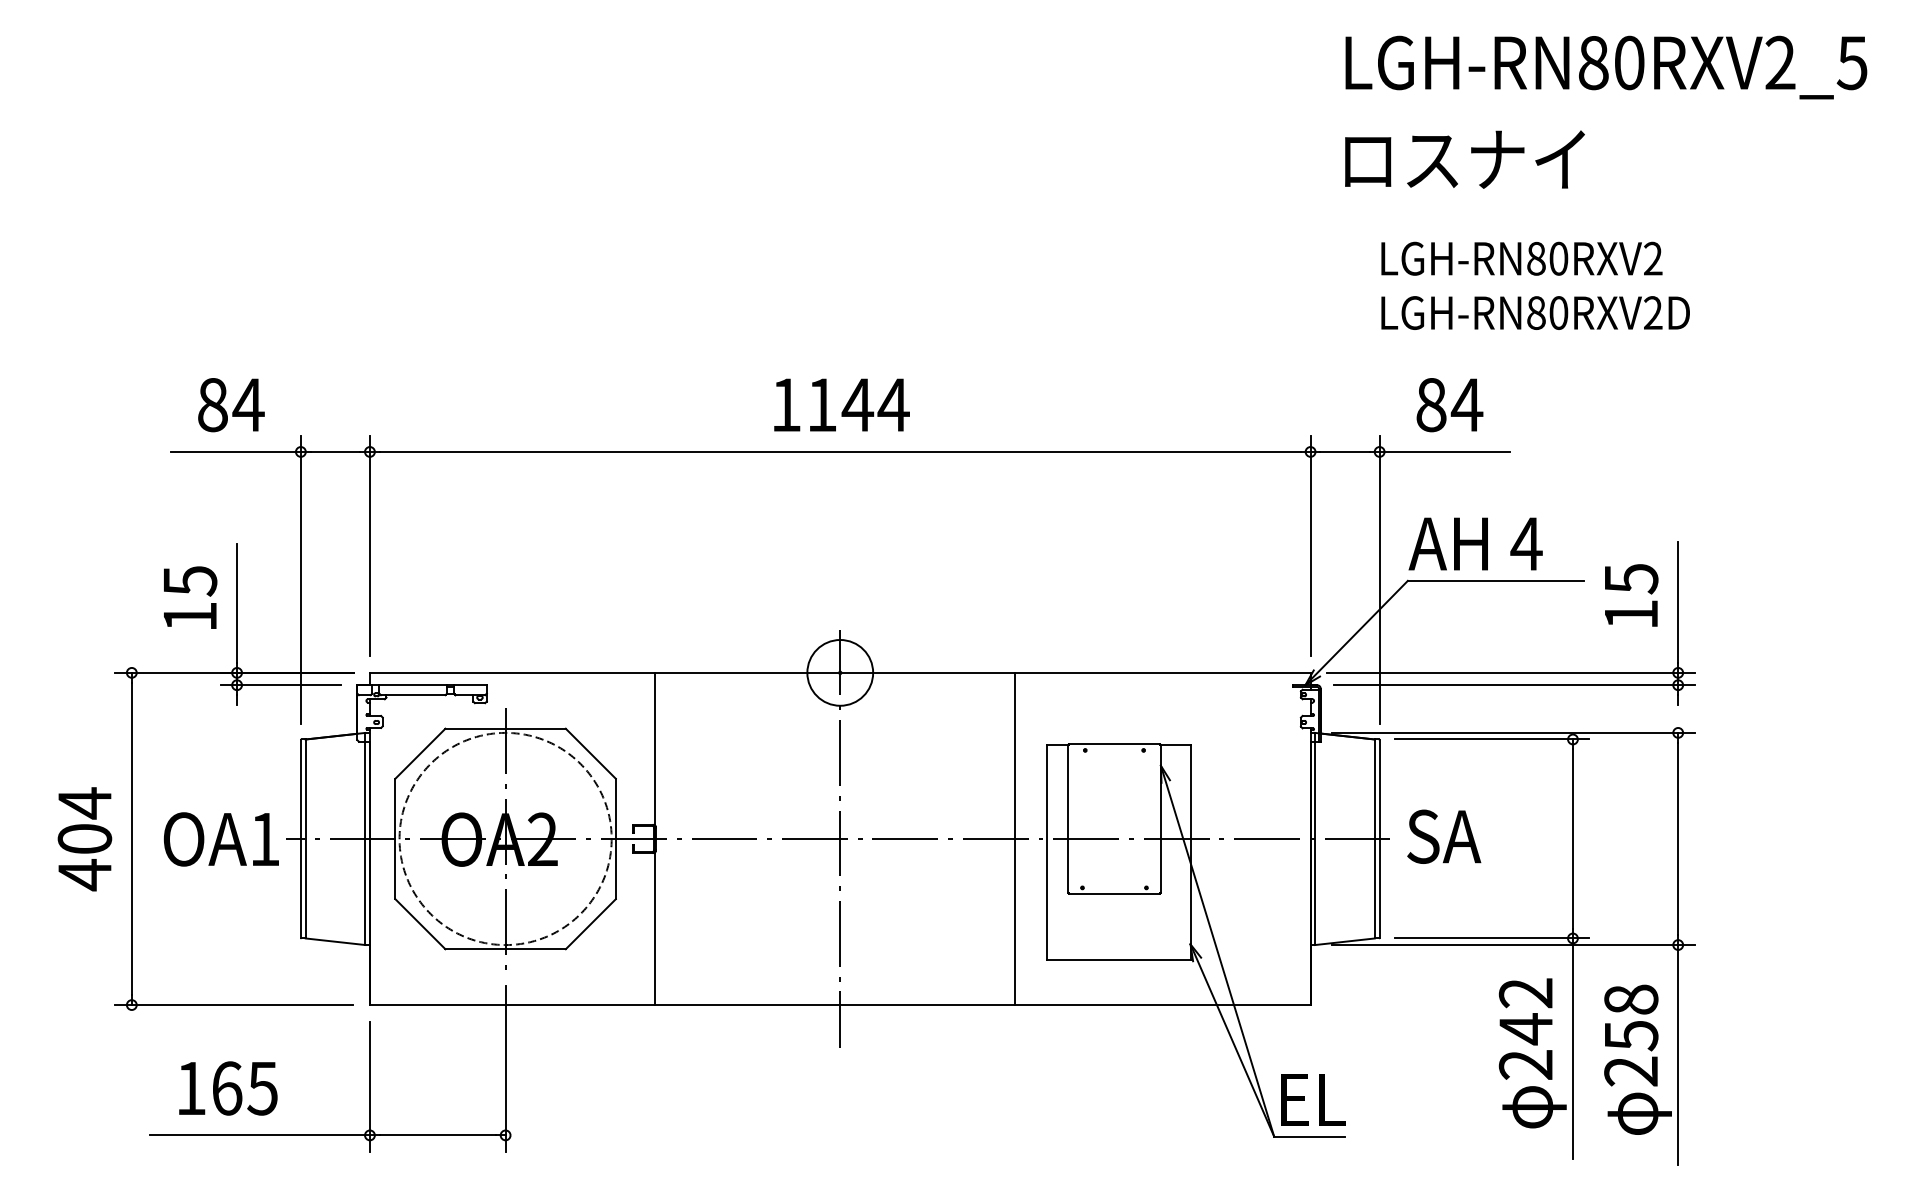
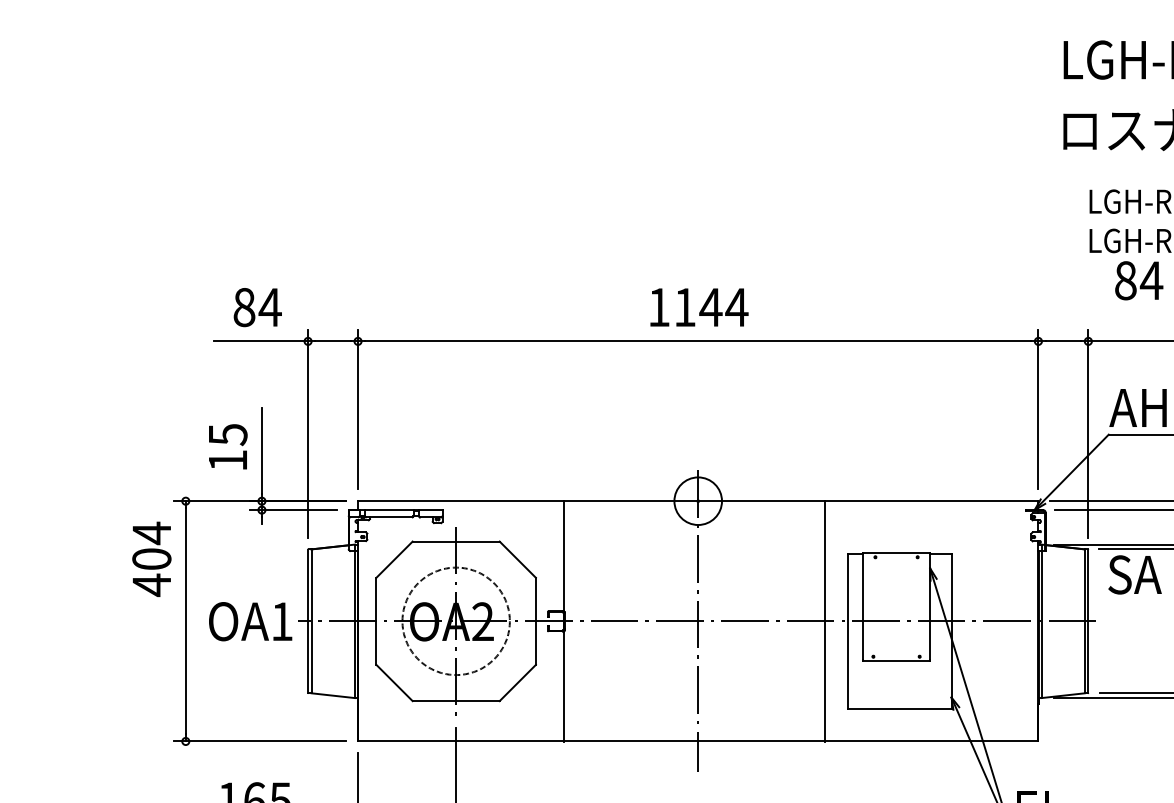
text: (1449, 405) -> (1138, 281), moved
text: (1444, 836) -> (1135, 574), moved
circle: (505, 838) -> (456, 620), size x0.7
text: (84, 839) -> (151, 559), moved

